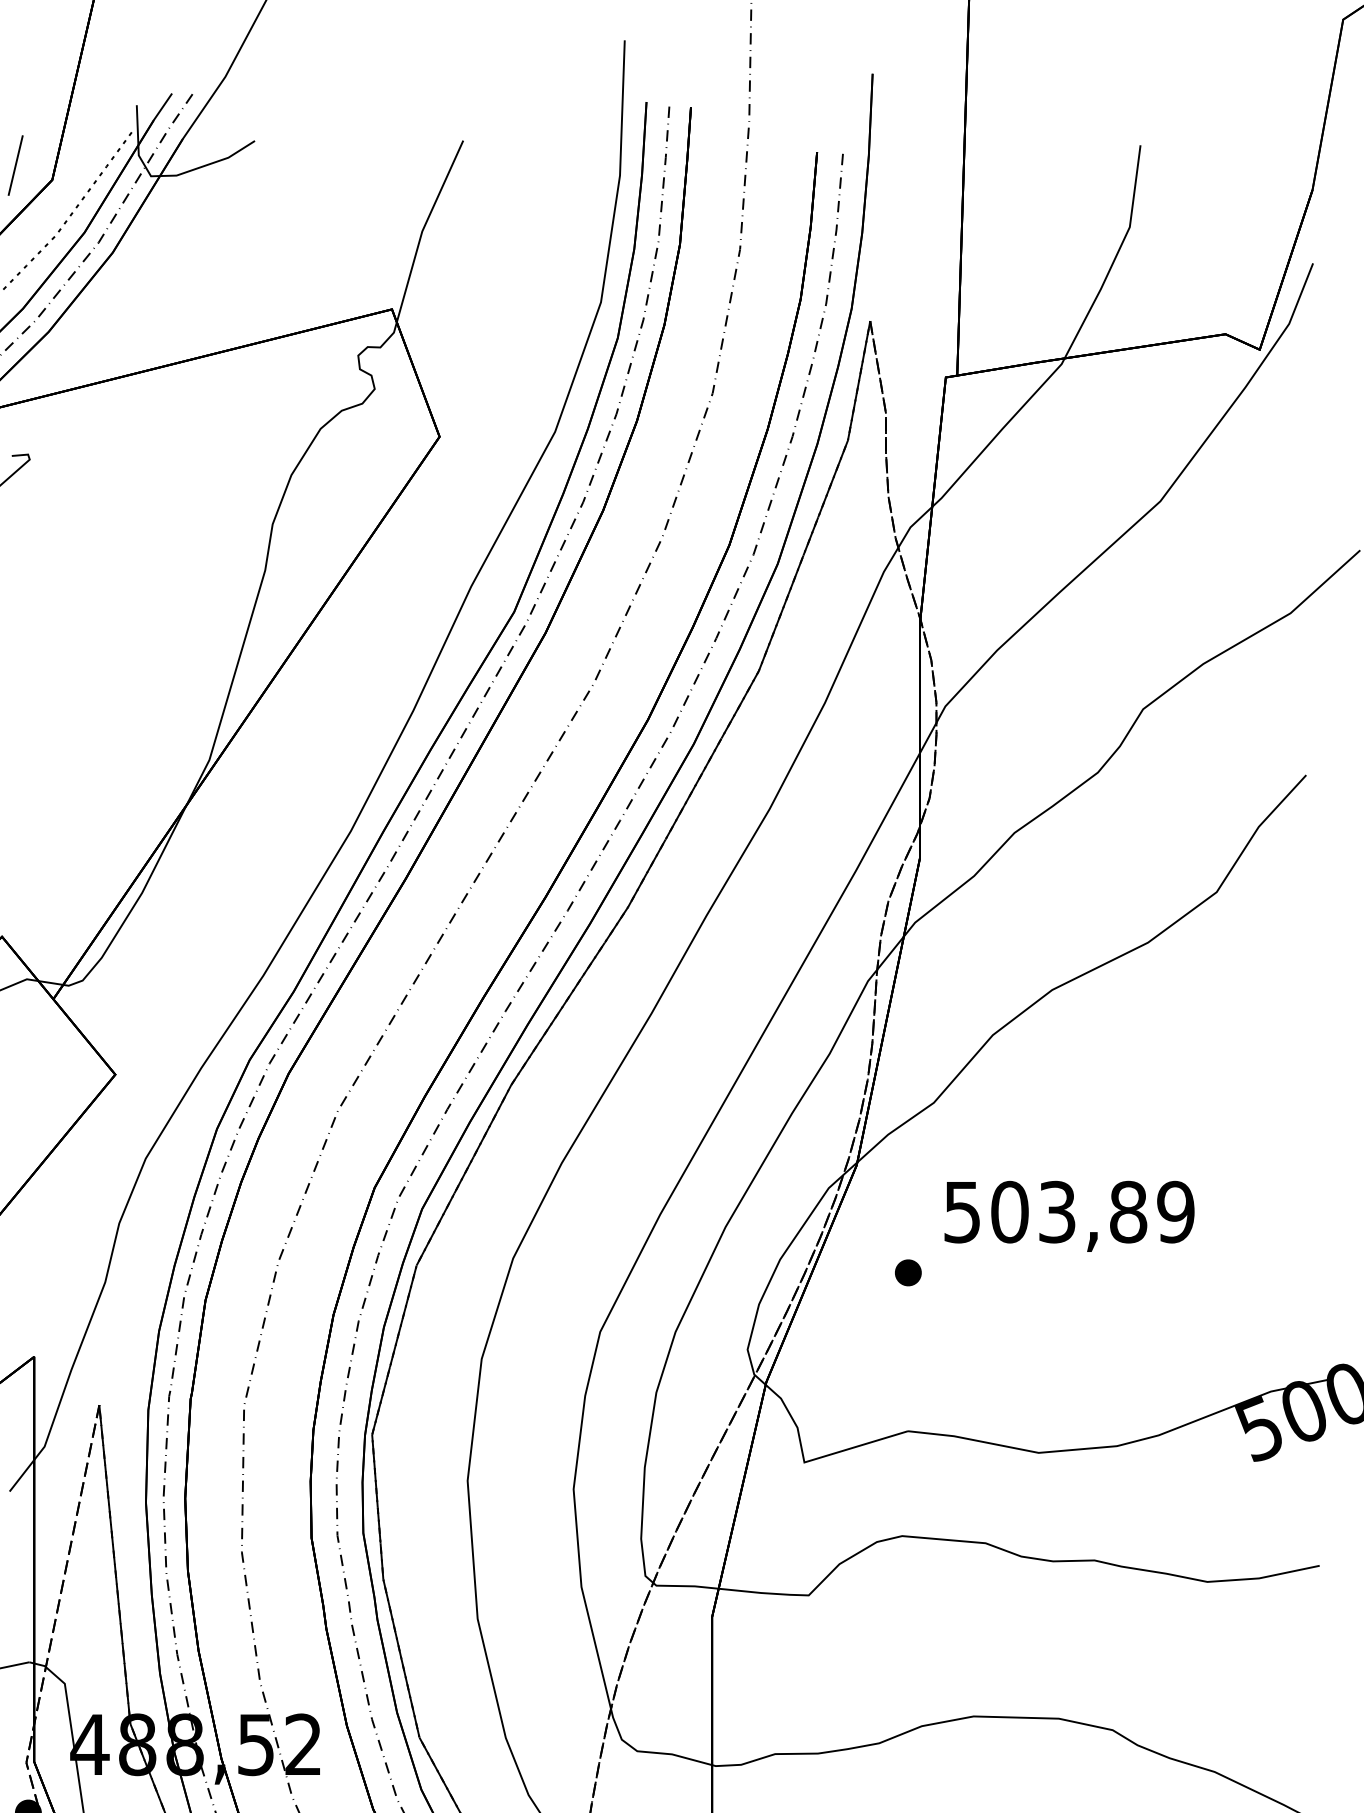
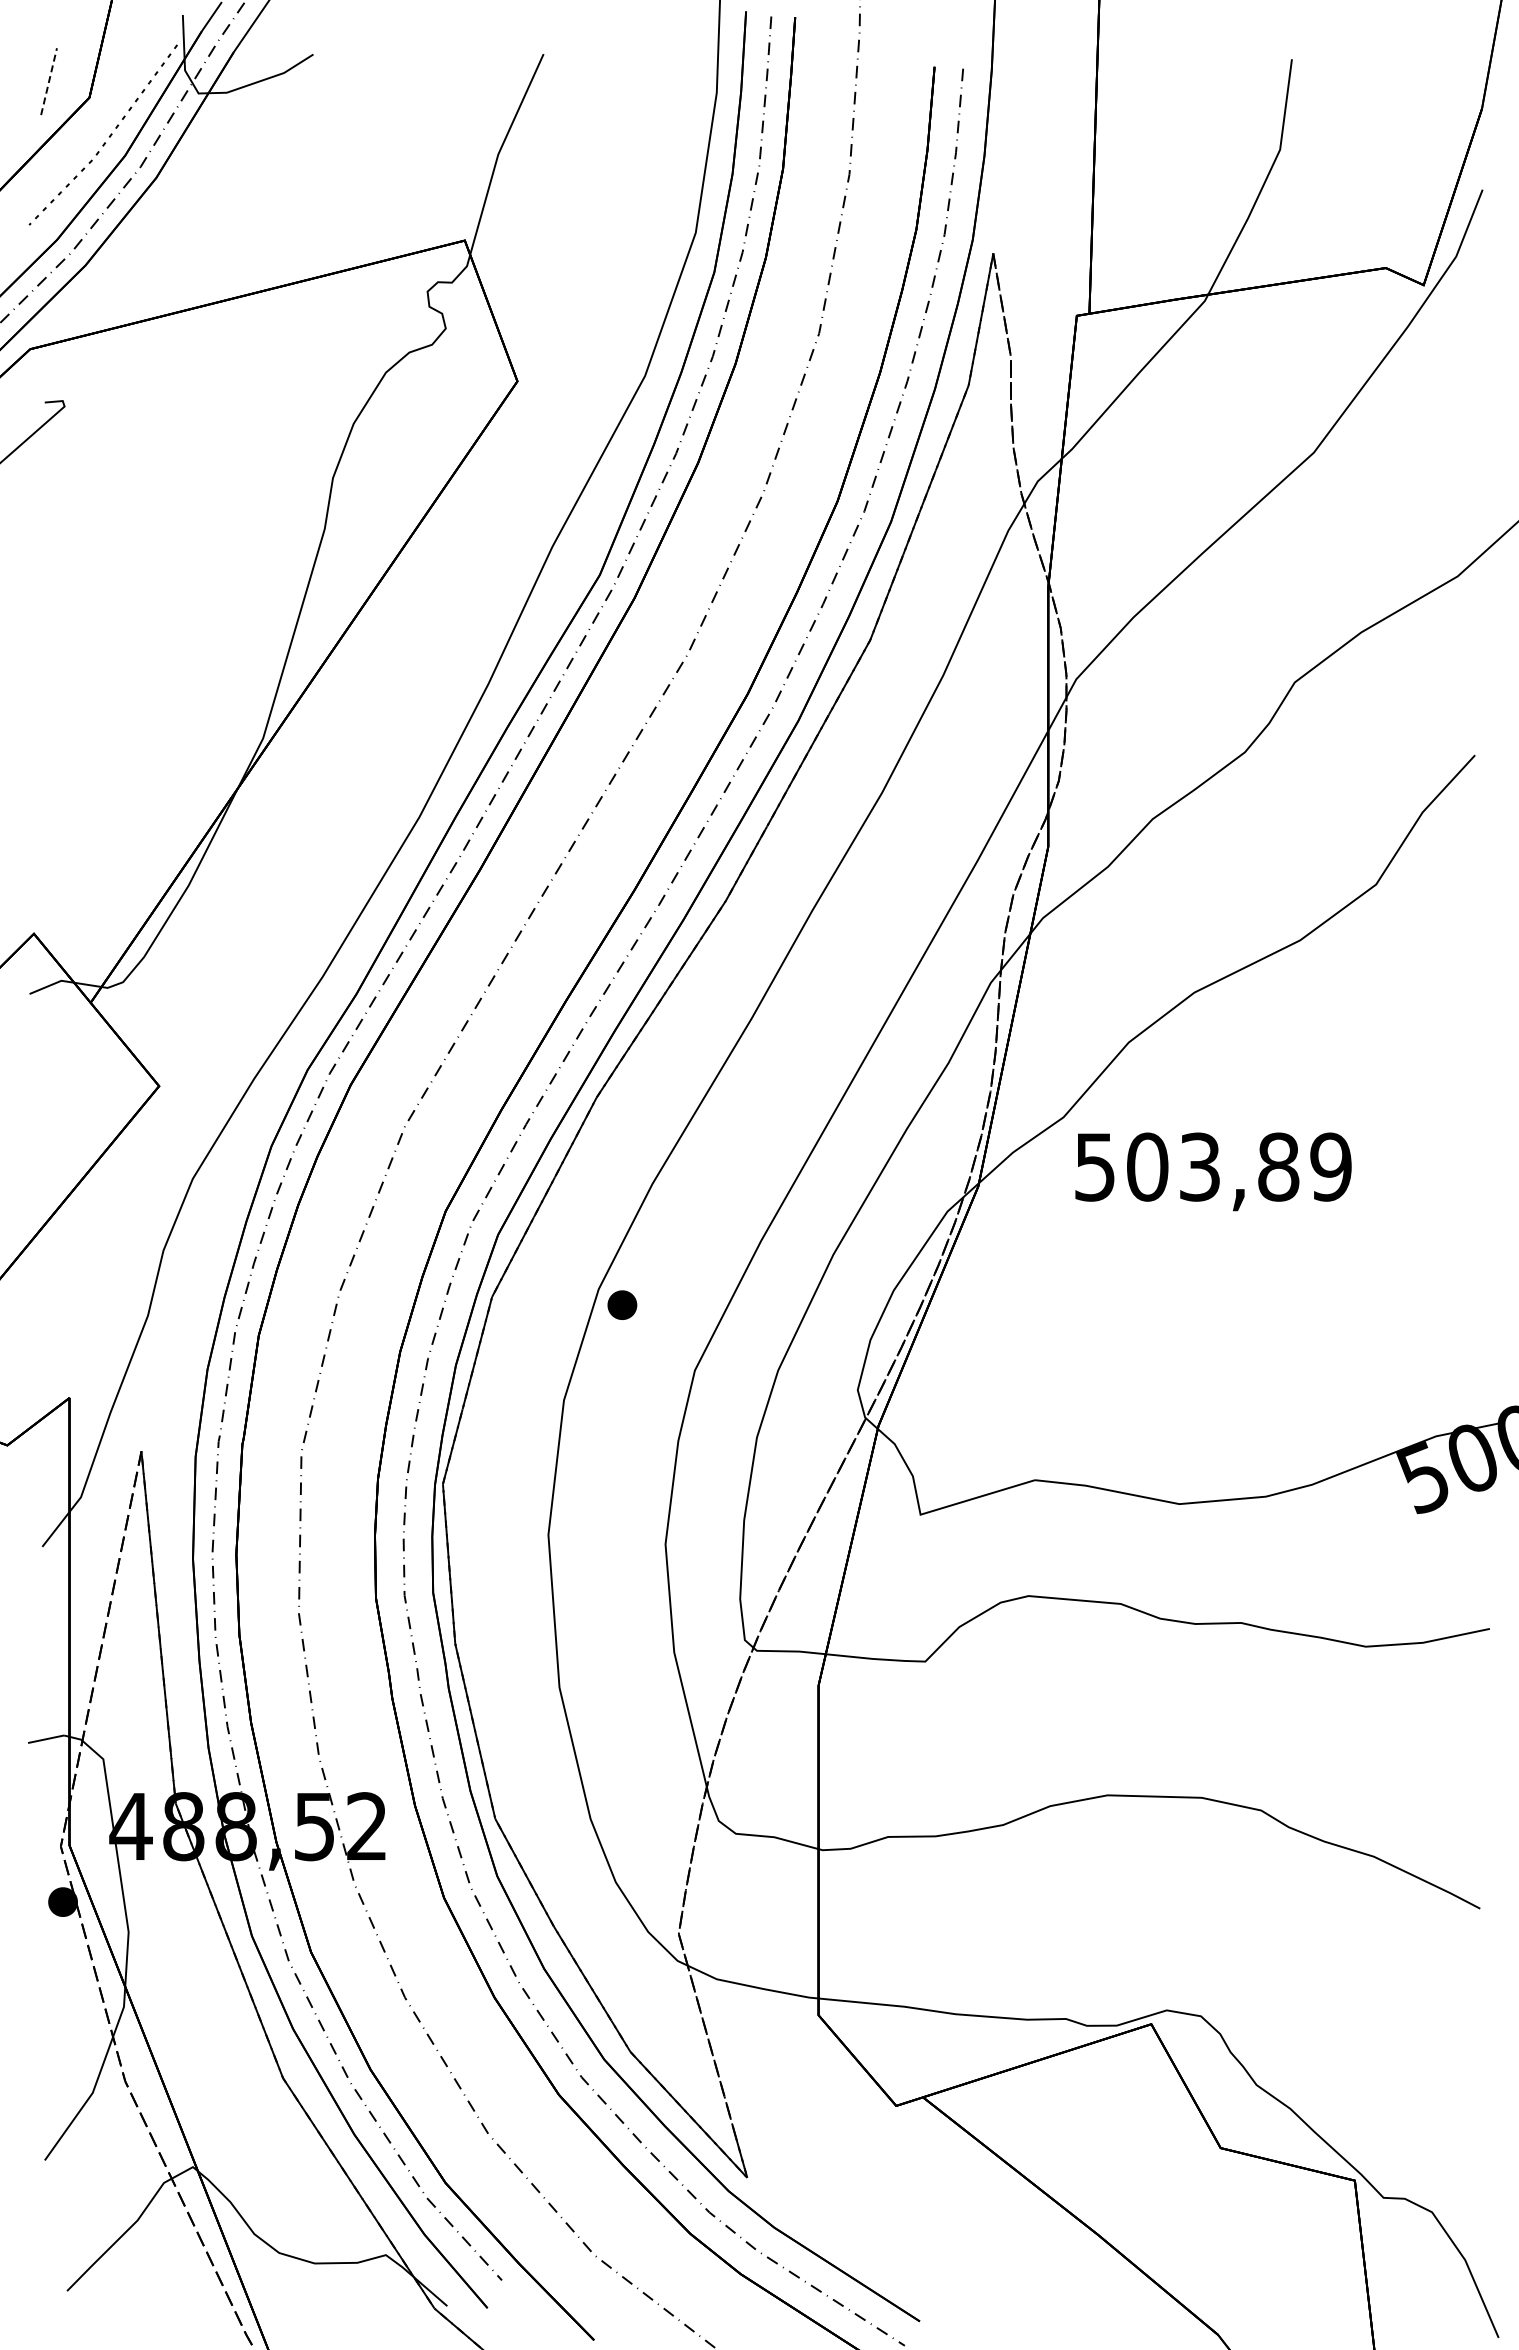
line: (16, 165) -> (49, 81), solid -> dashed
text: (1069, 1216) -> (1213, 1171), moved
part: (908, 1272) -> (622, 1304), moved

